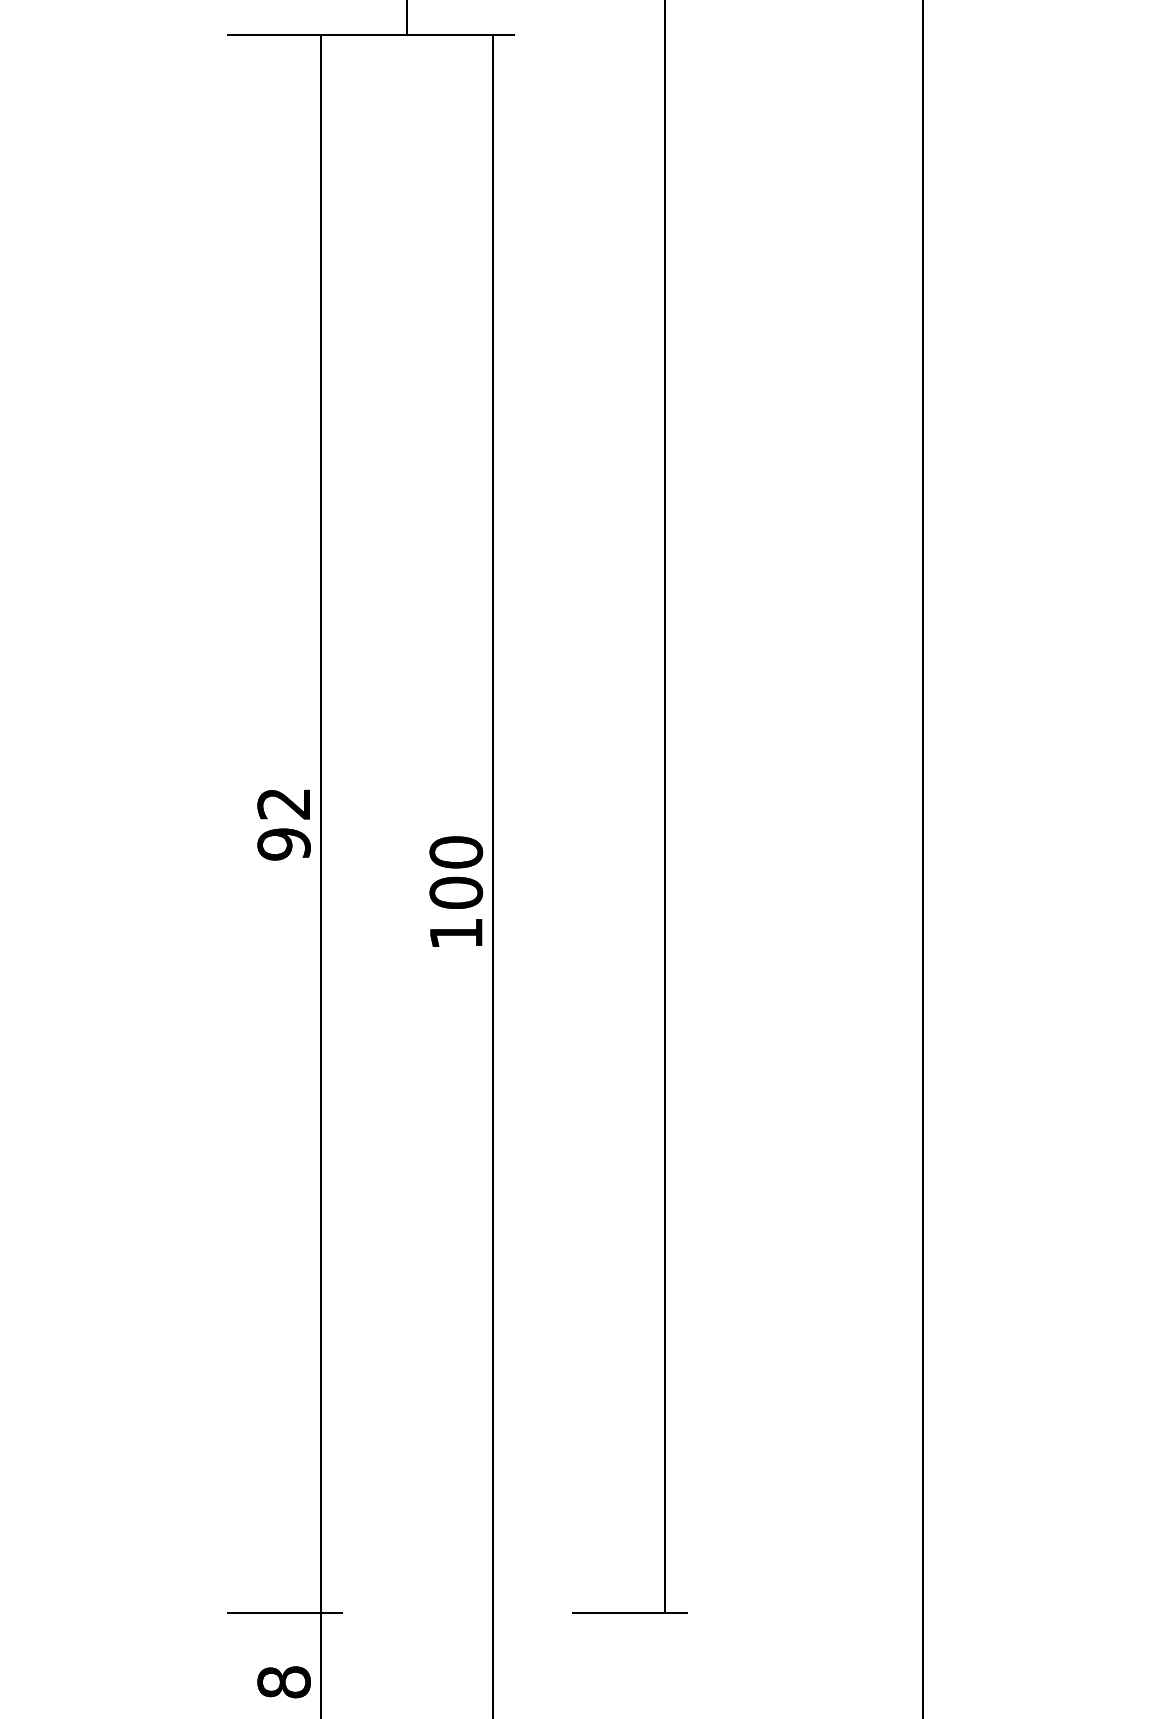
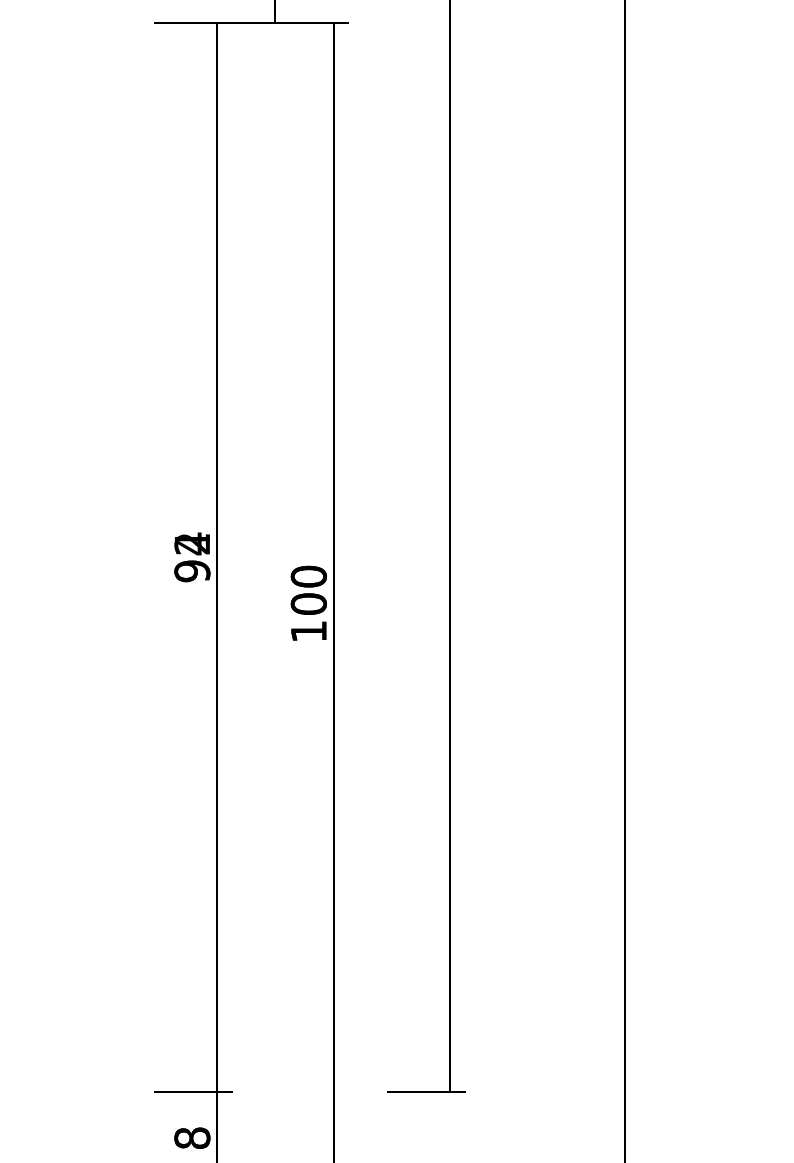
text: (282, 803) -> (191, 543), 92 -> 94

